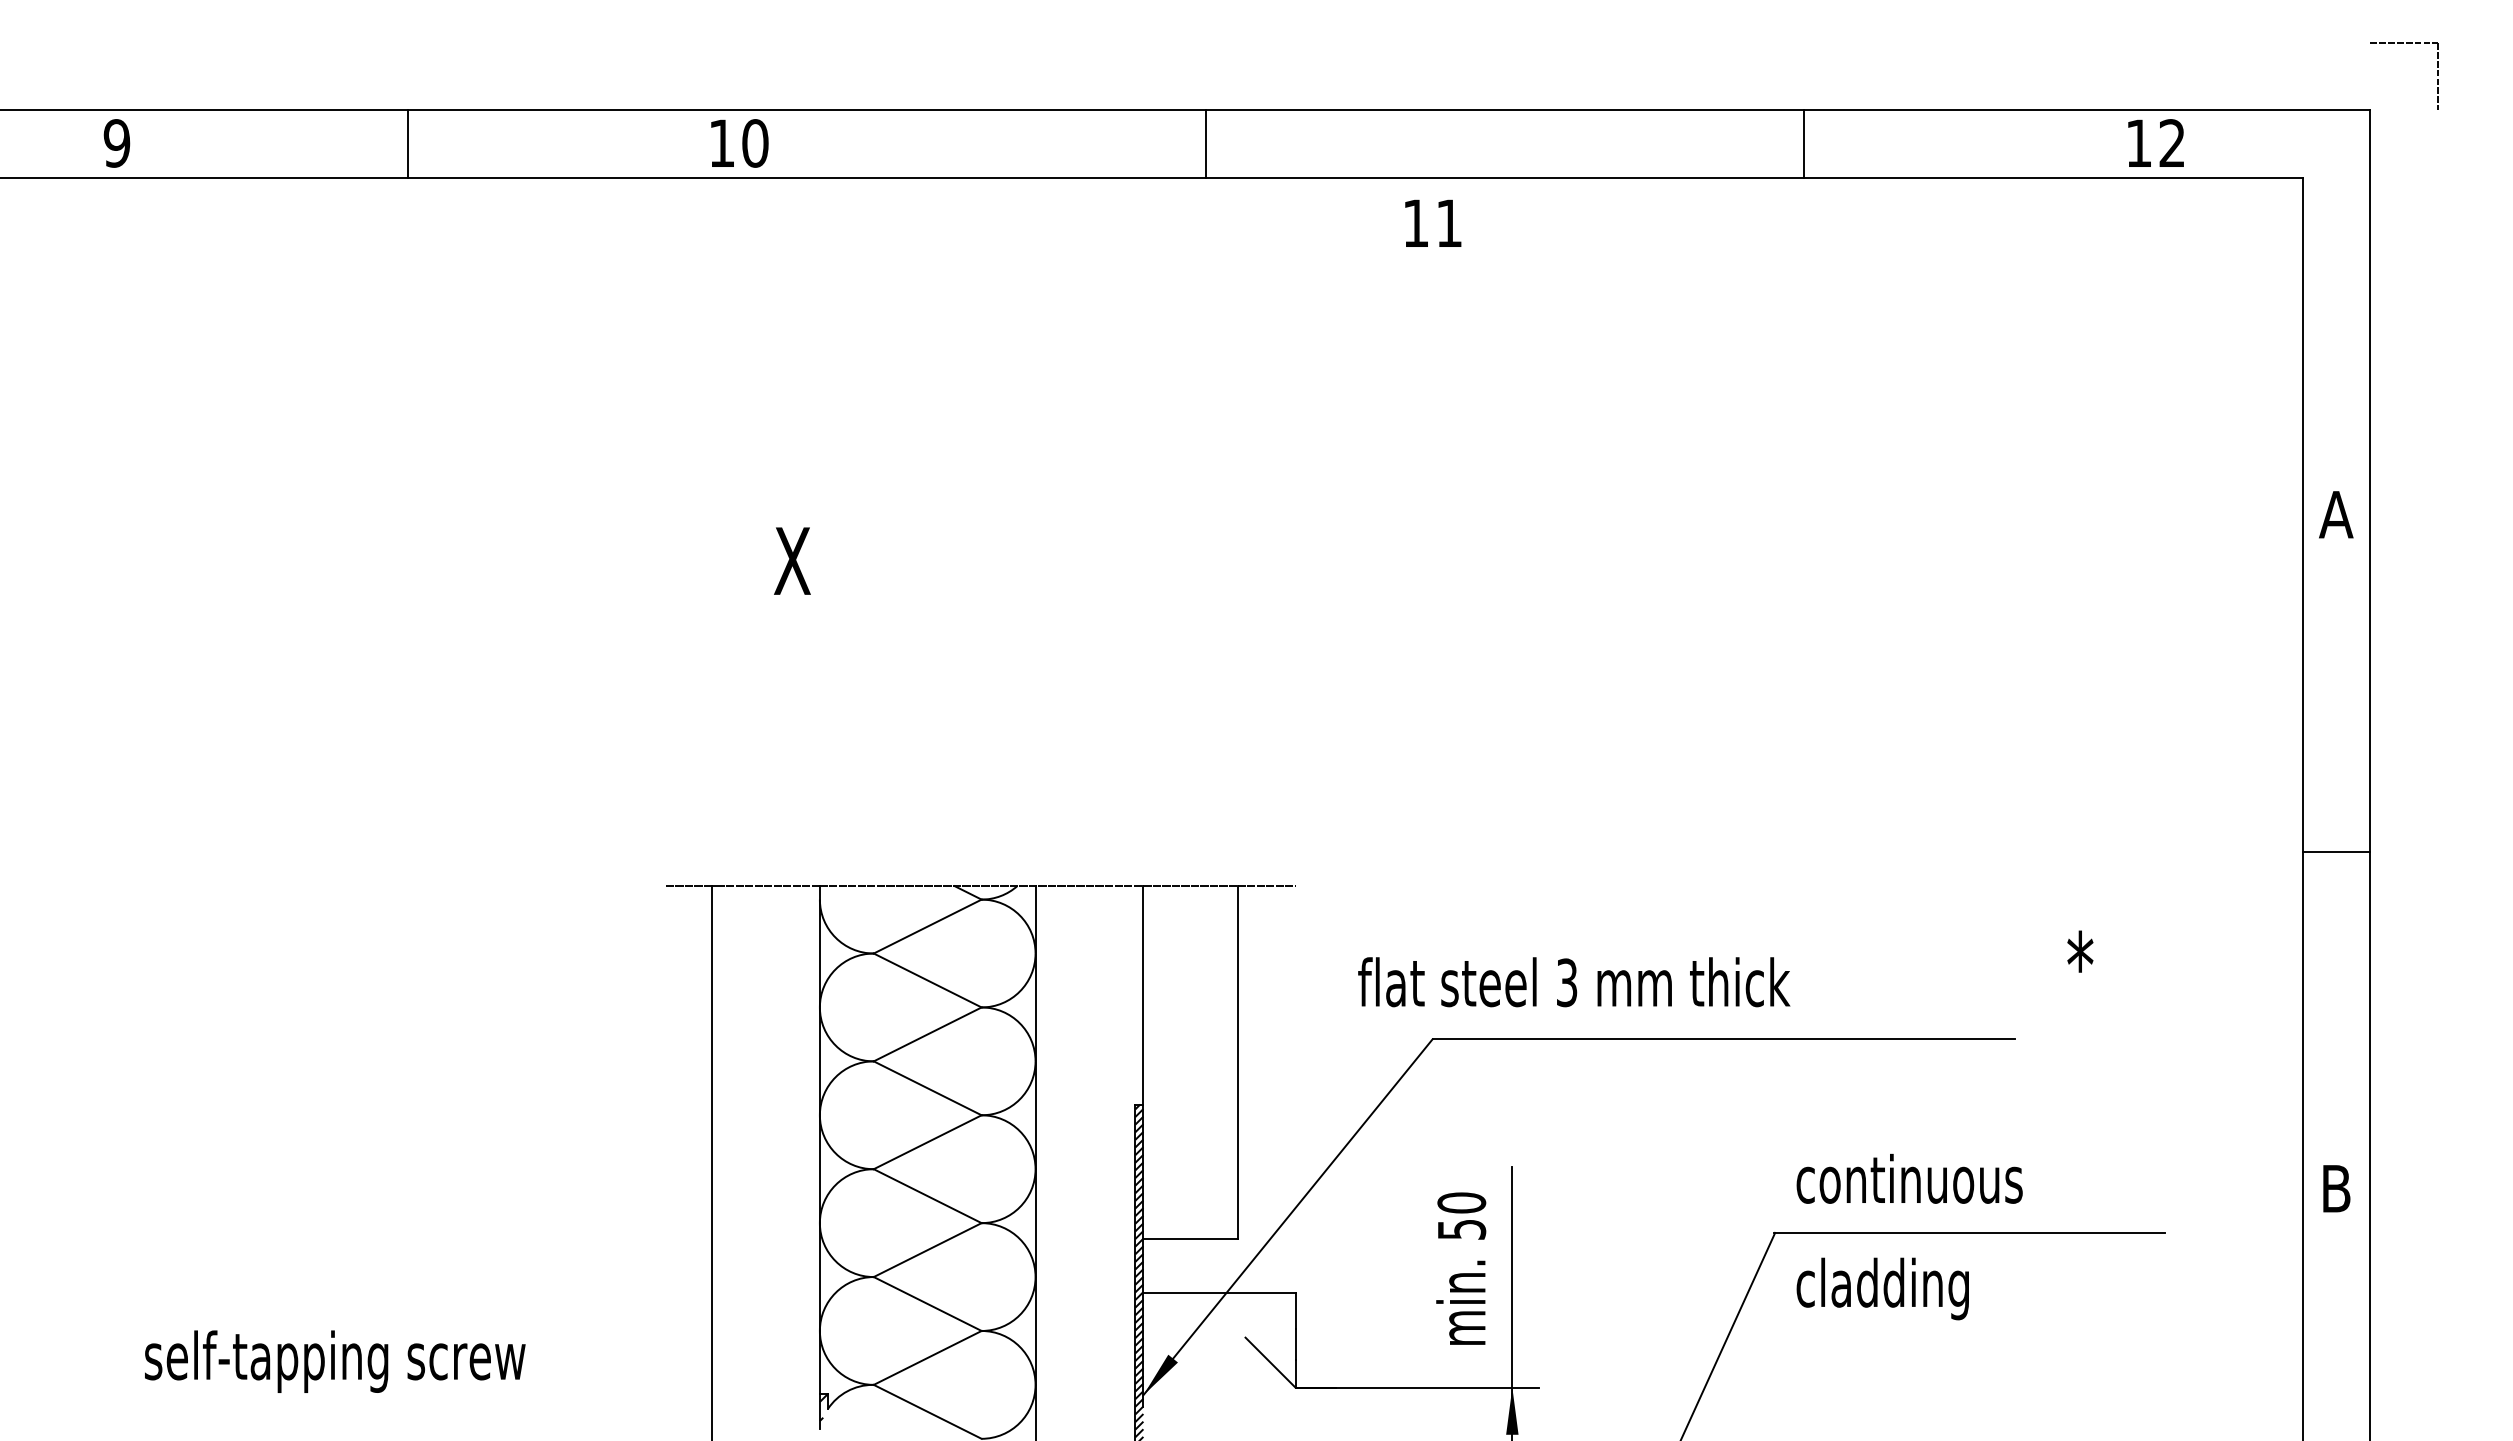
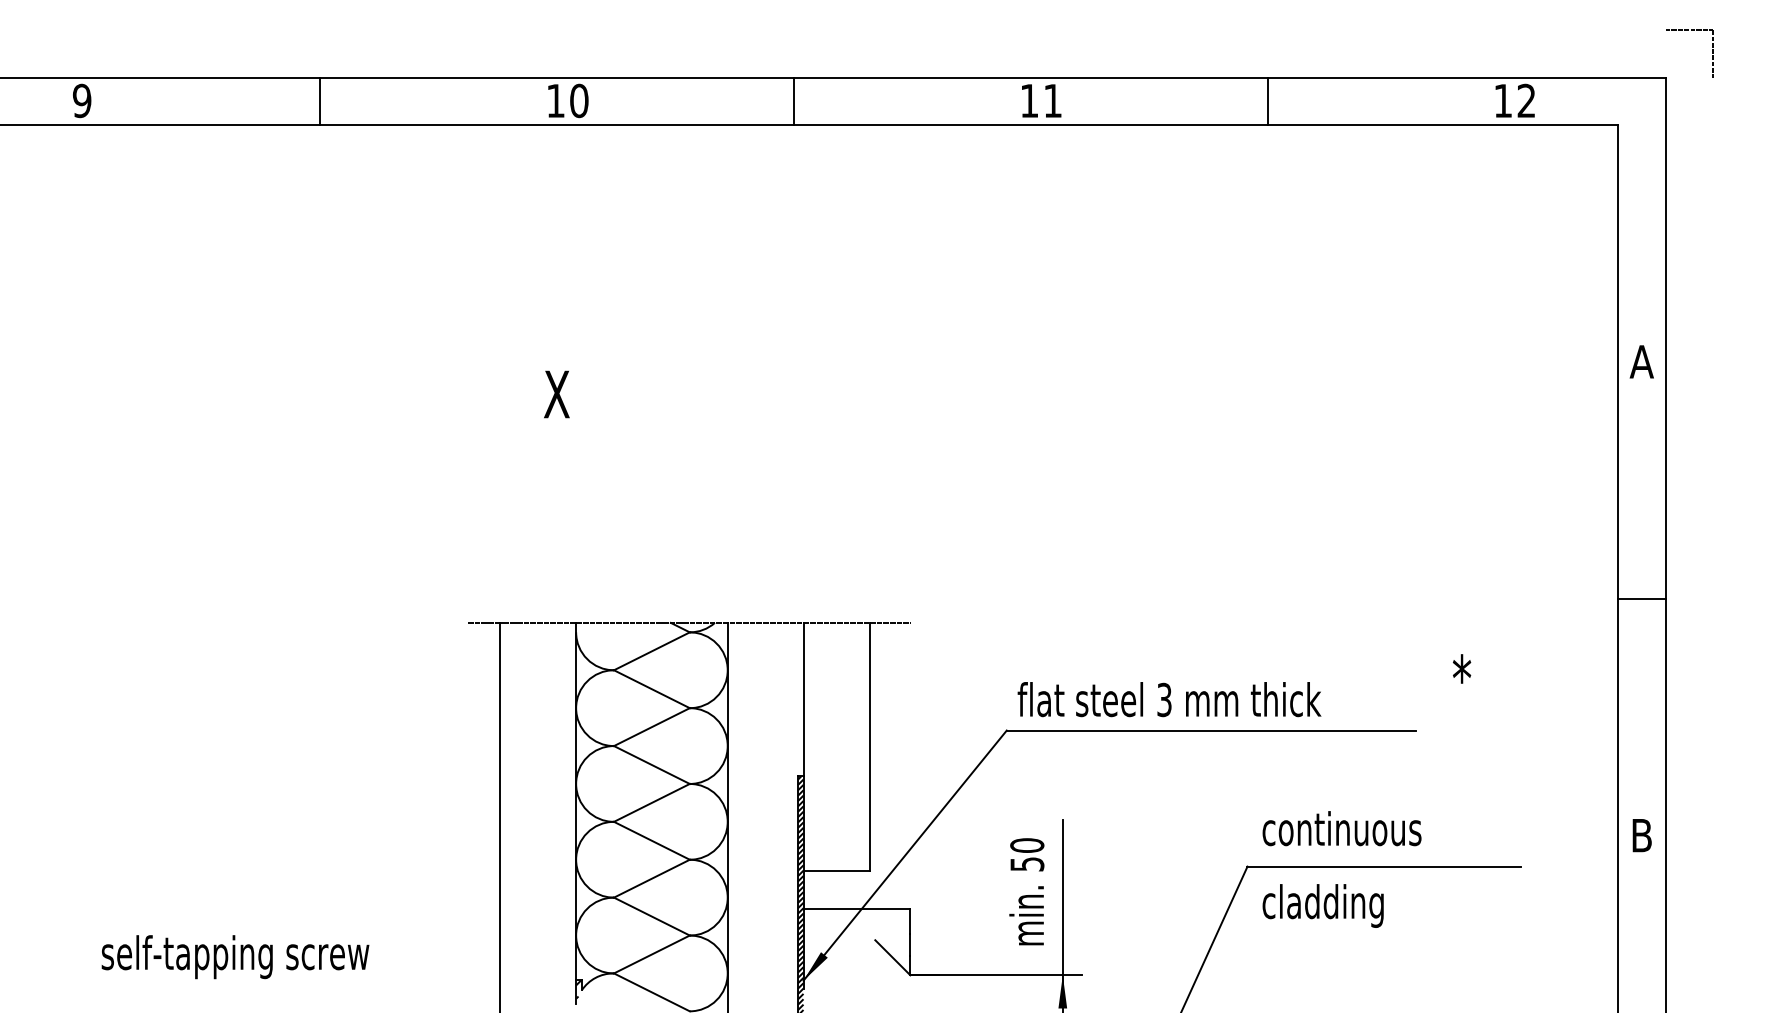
line: (408, 143) -> (320, 100), moved
text: (739, 143) -> (568, 100), moved
line: (1206, 143) -> (794, 100), moved
text: (1433, 222) -> (1041, 100), moved
text: (1574, 982) -> (1169, 699), moved

